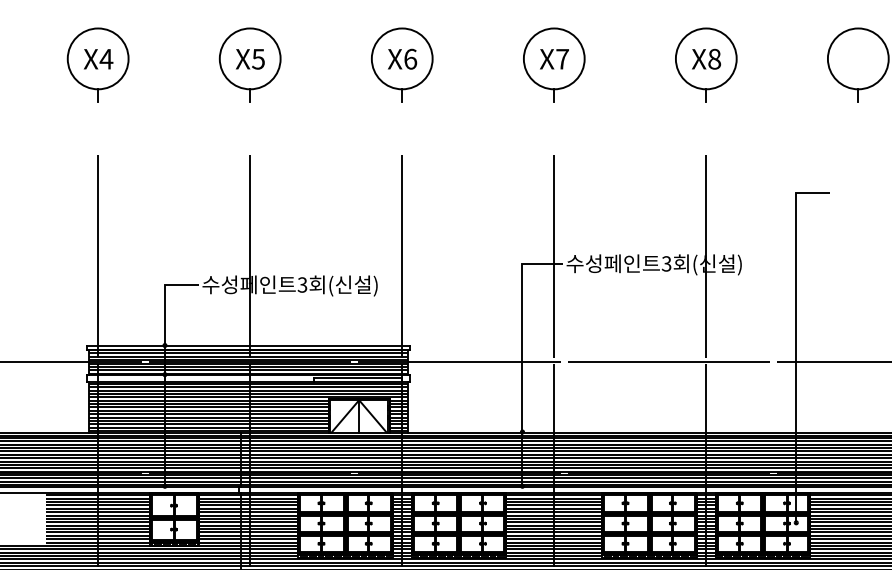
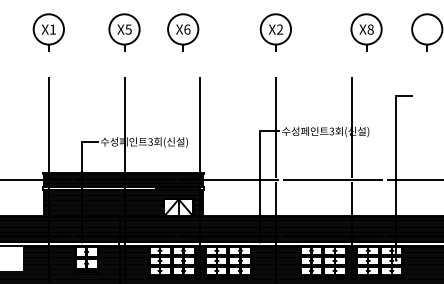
text: (105, 59) -> (52, 29), X4 -> X1
text: (563, 59) -> (280, 29), X7 -> X2
part: (402, 65) -> (183, 32), moved
part: (706, 65) -> (366, 32), moved

